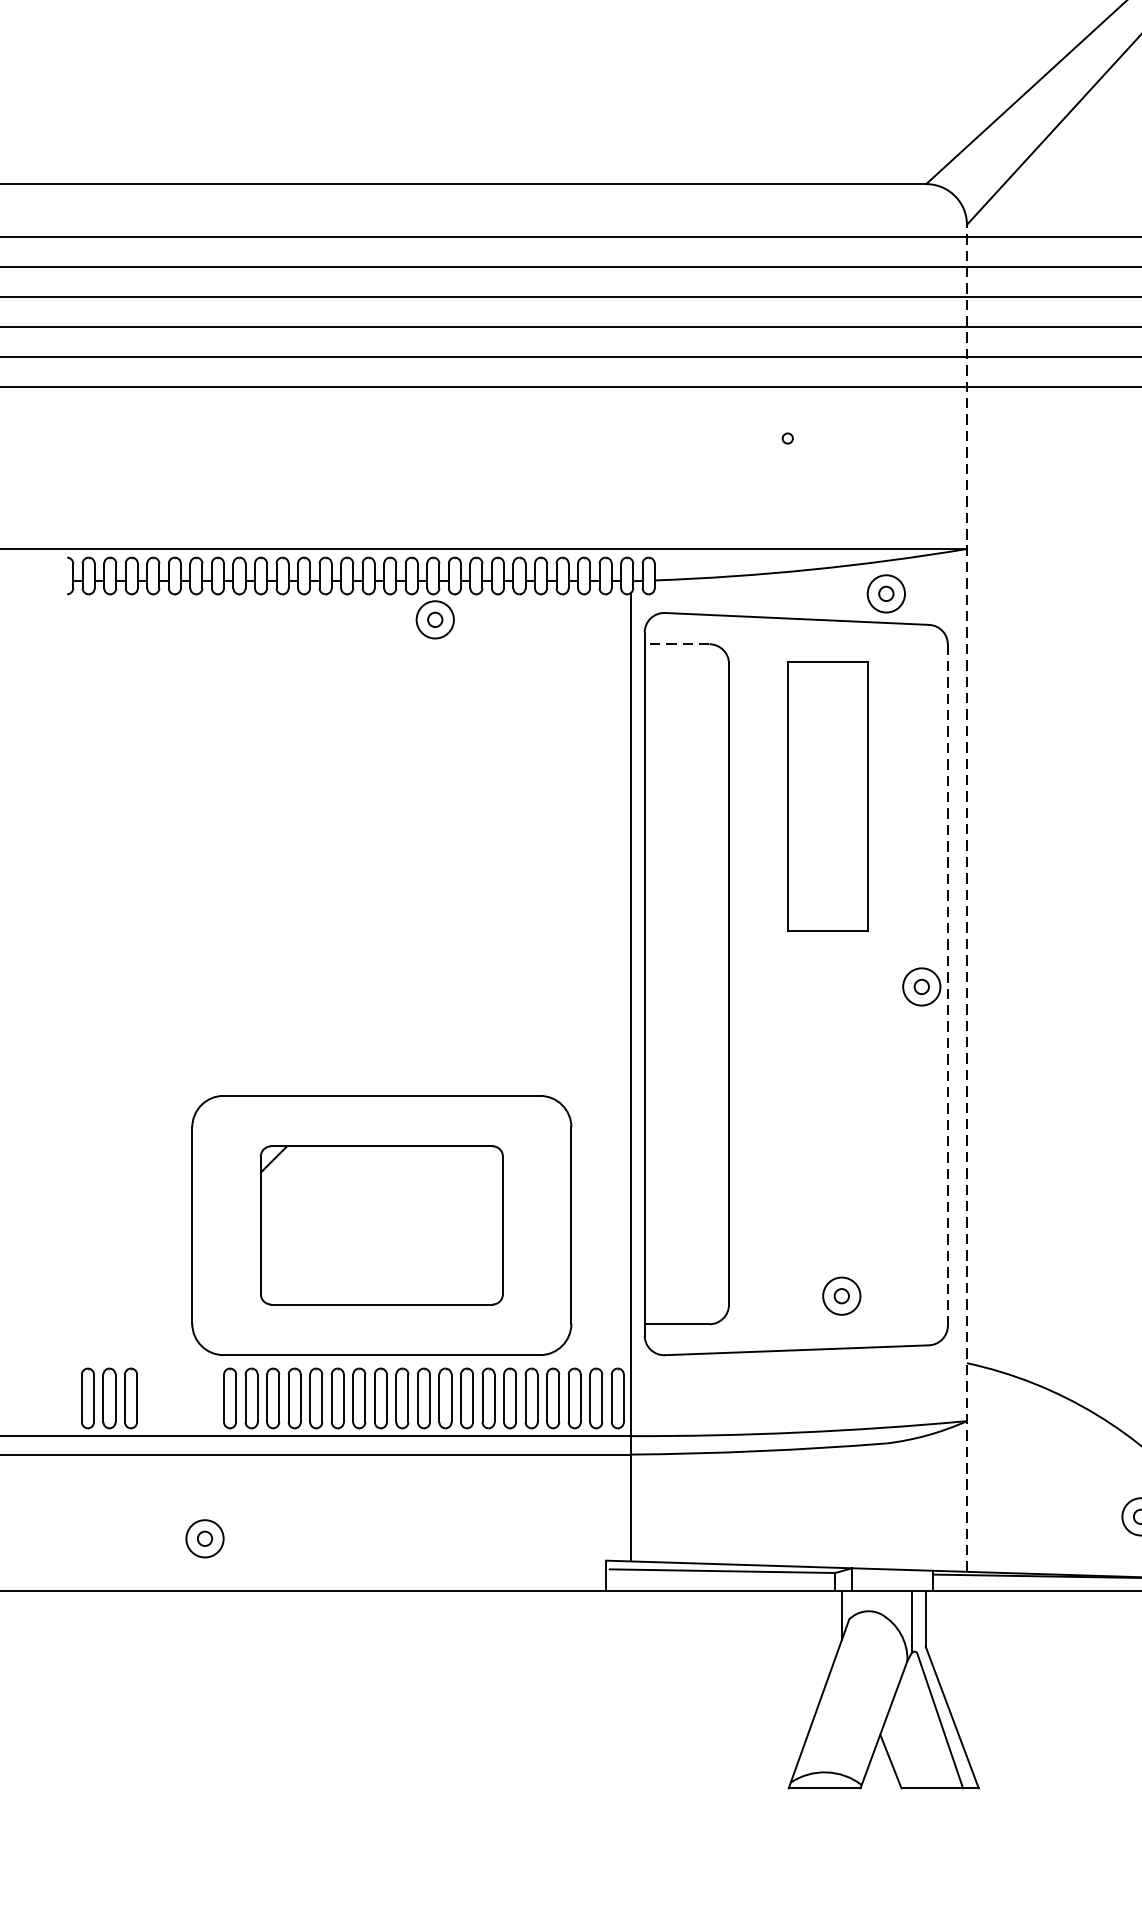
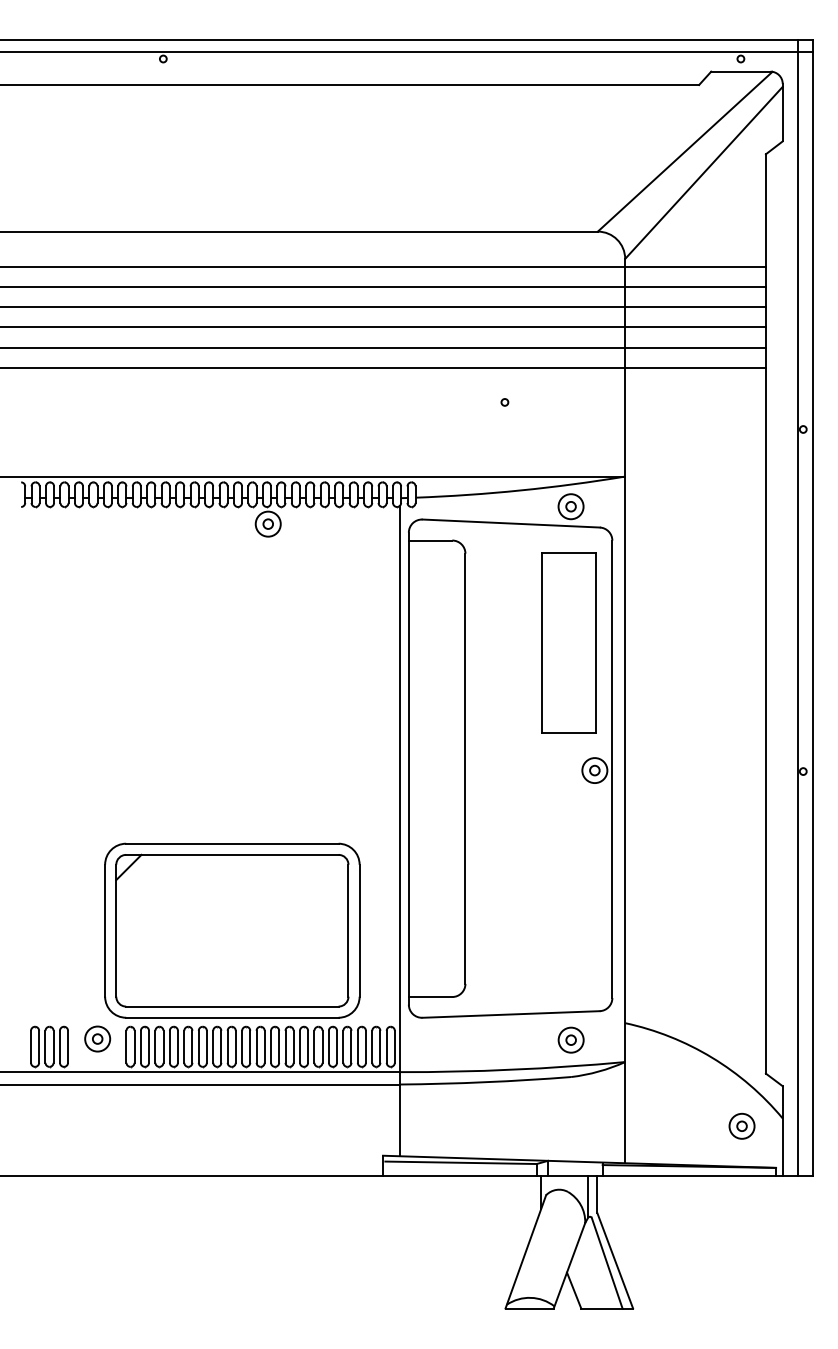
line: (676, 644) -> (430, 540), dashed -> solid
part: (827, 796) -> (568, 642), moved
line: (967, 897) -> (625, 710), dashed -> solid
line: (948, 985) -> (612, 769), dashed -> solid
part: (382, 1225) -> (232, 930), size x1.43
part: (840, 1295) -> (570, 1039), moved
part: (204, 1537) -> (97, 1038), moved

